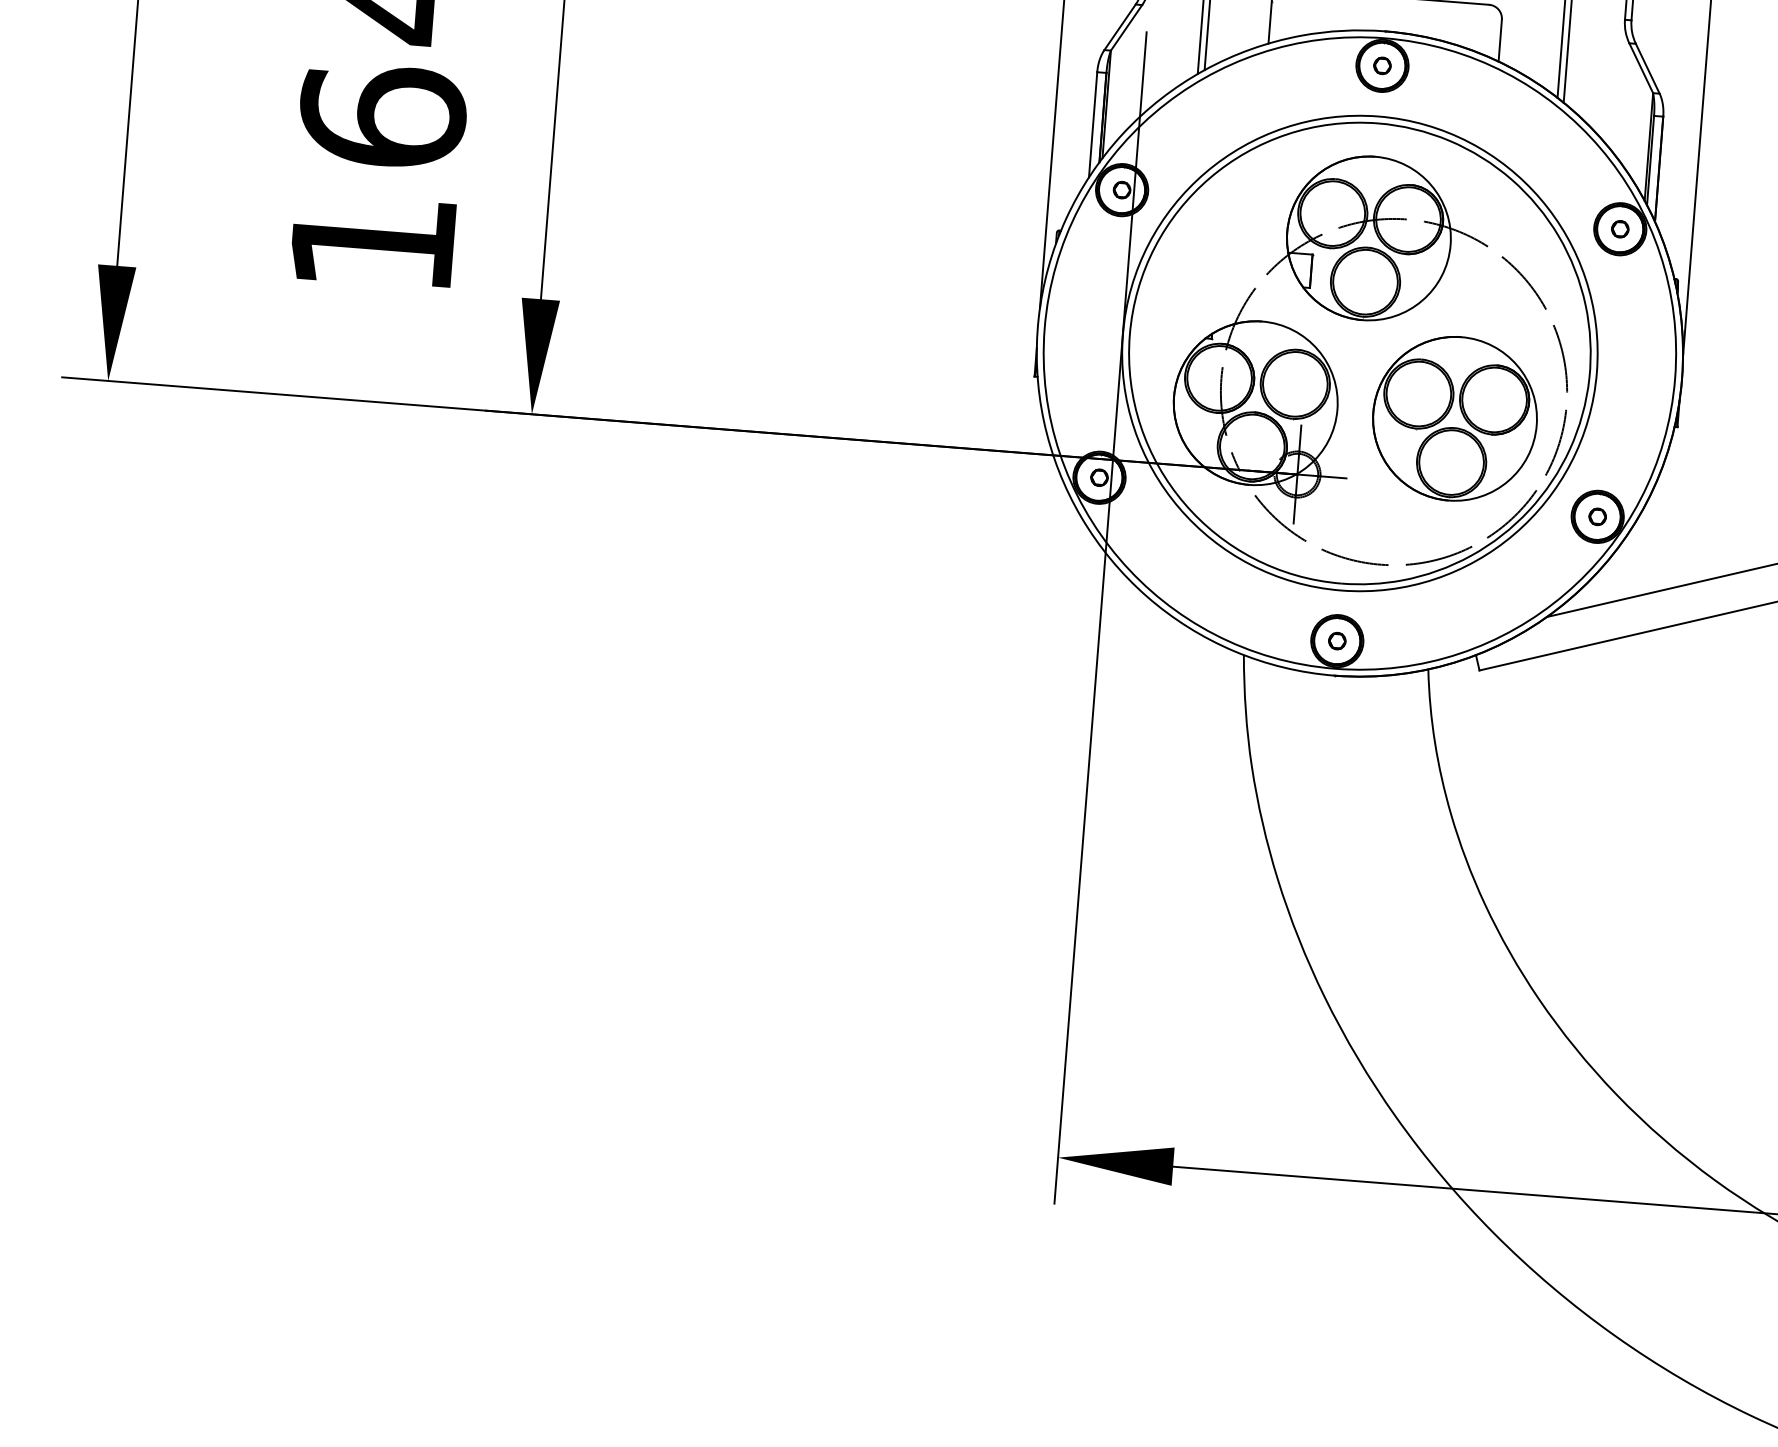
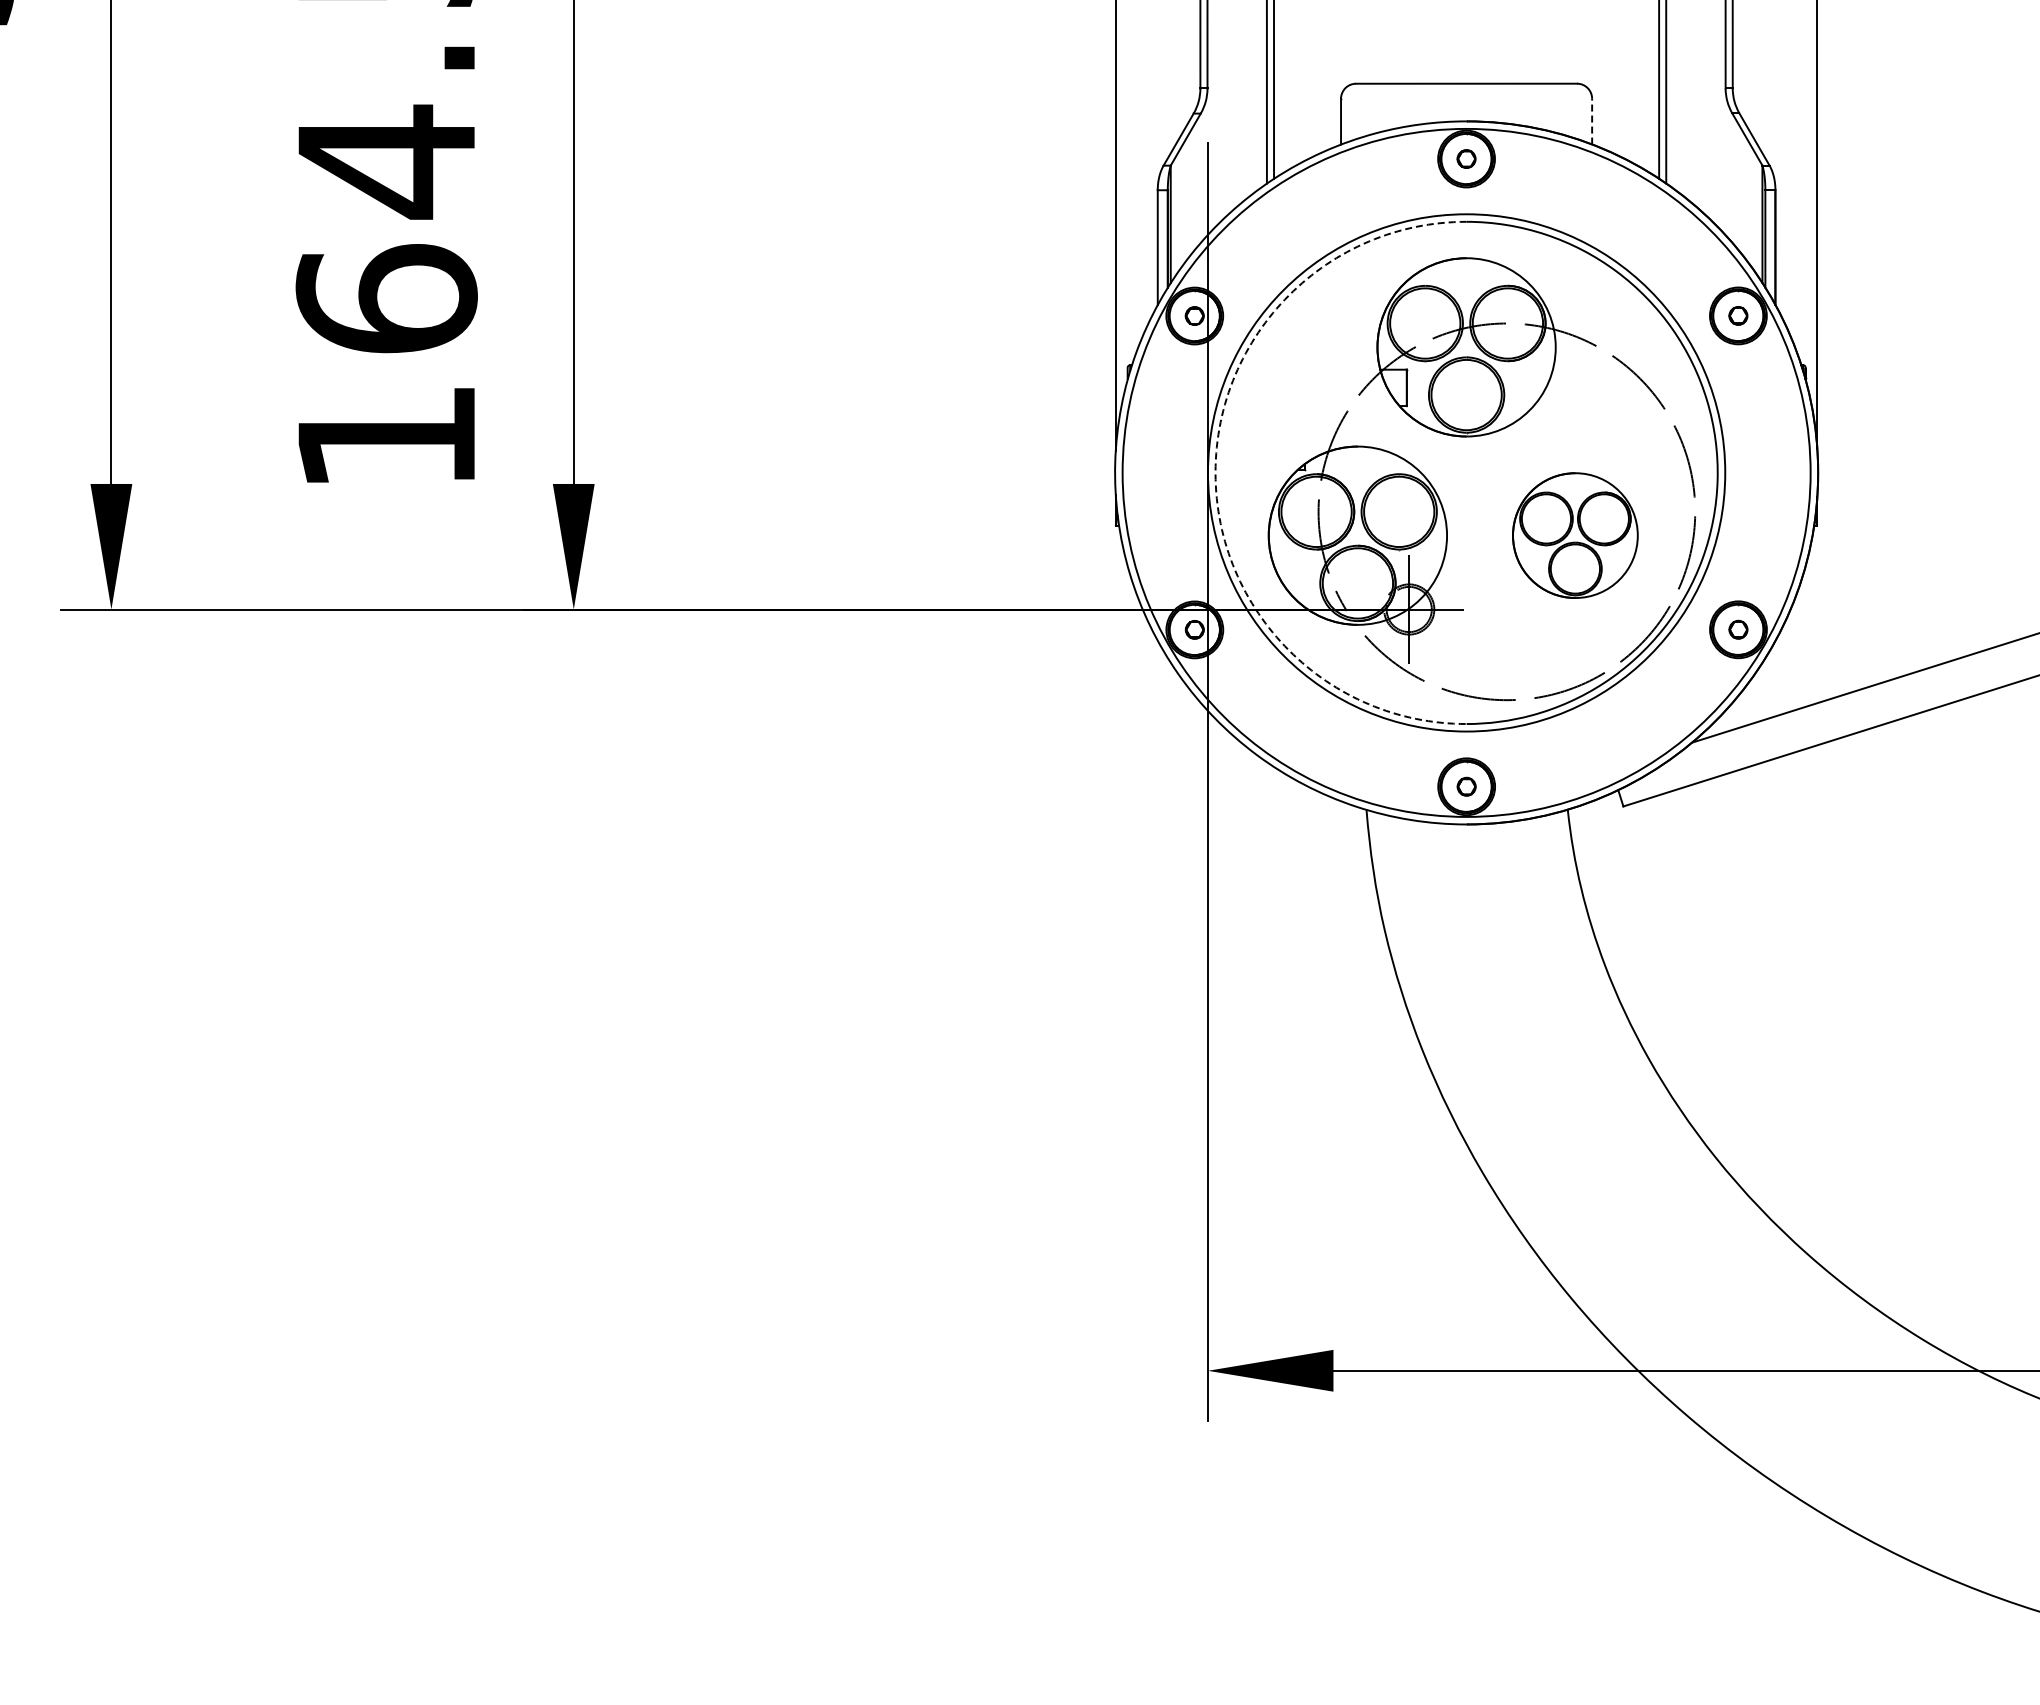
line: (1500, 40) -> (1592, 121), solid -> dashed
arc: (1129, 335) -> (1215, 472), solid -> dashed
part: (1455, 418) -> (1575, 535), size x0.7

